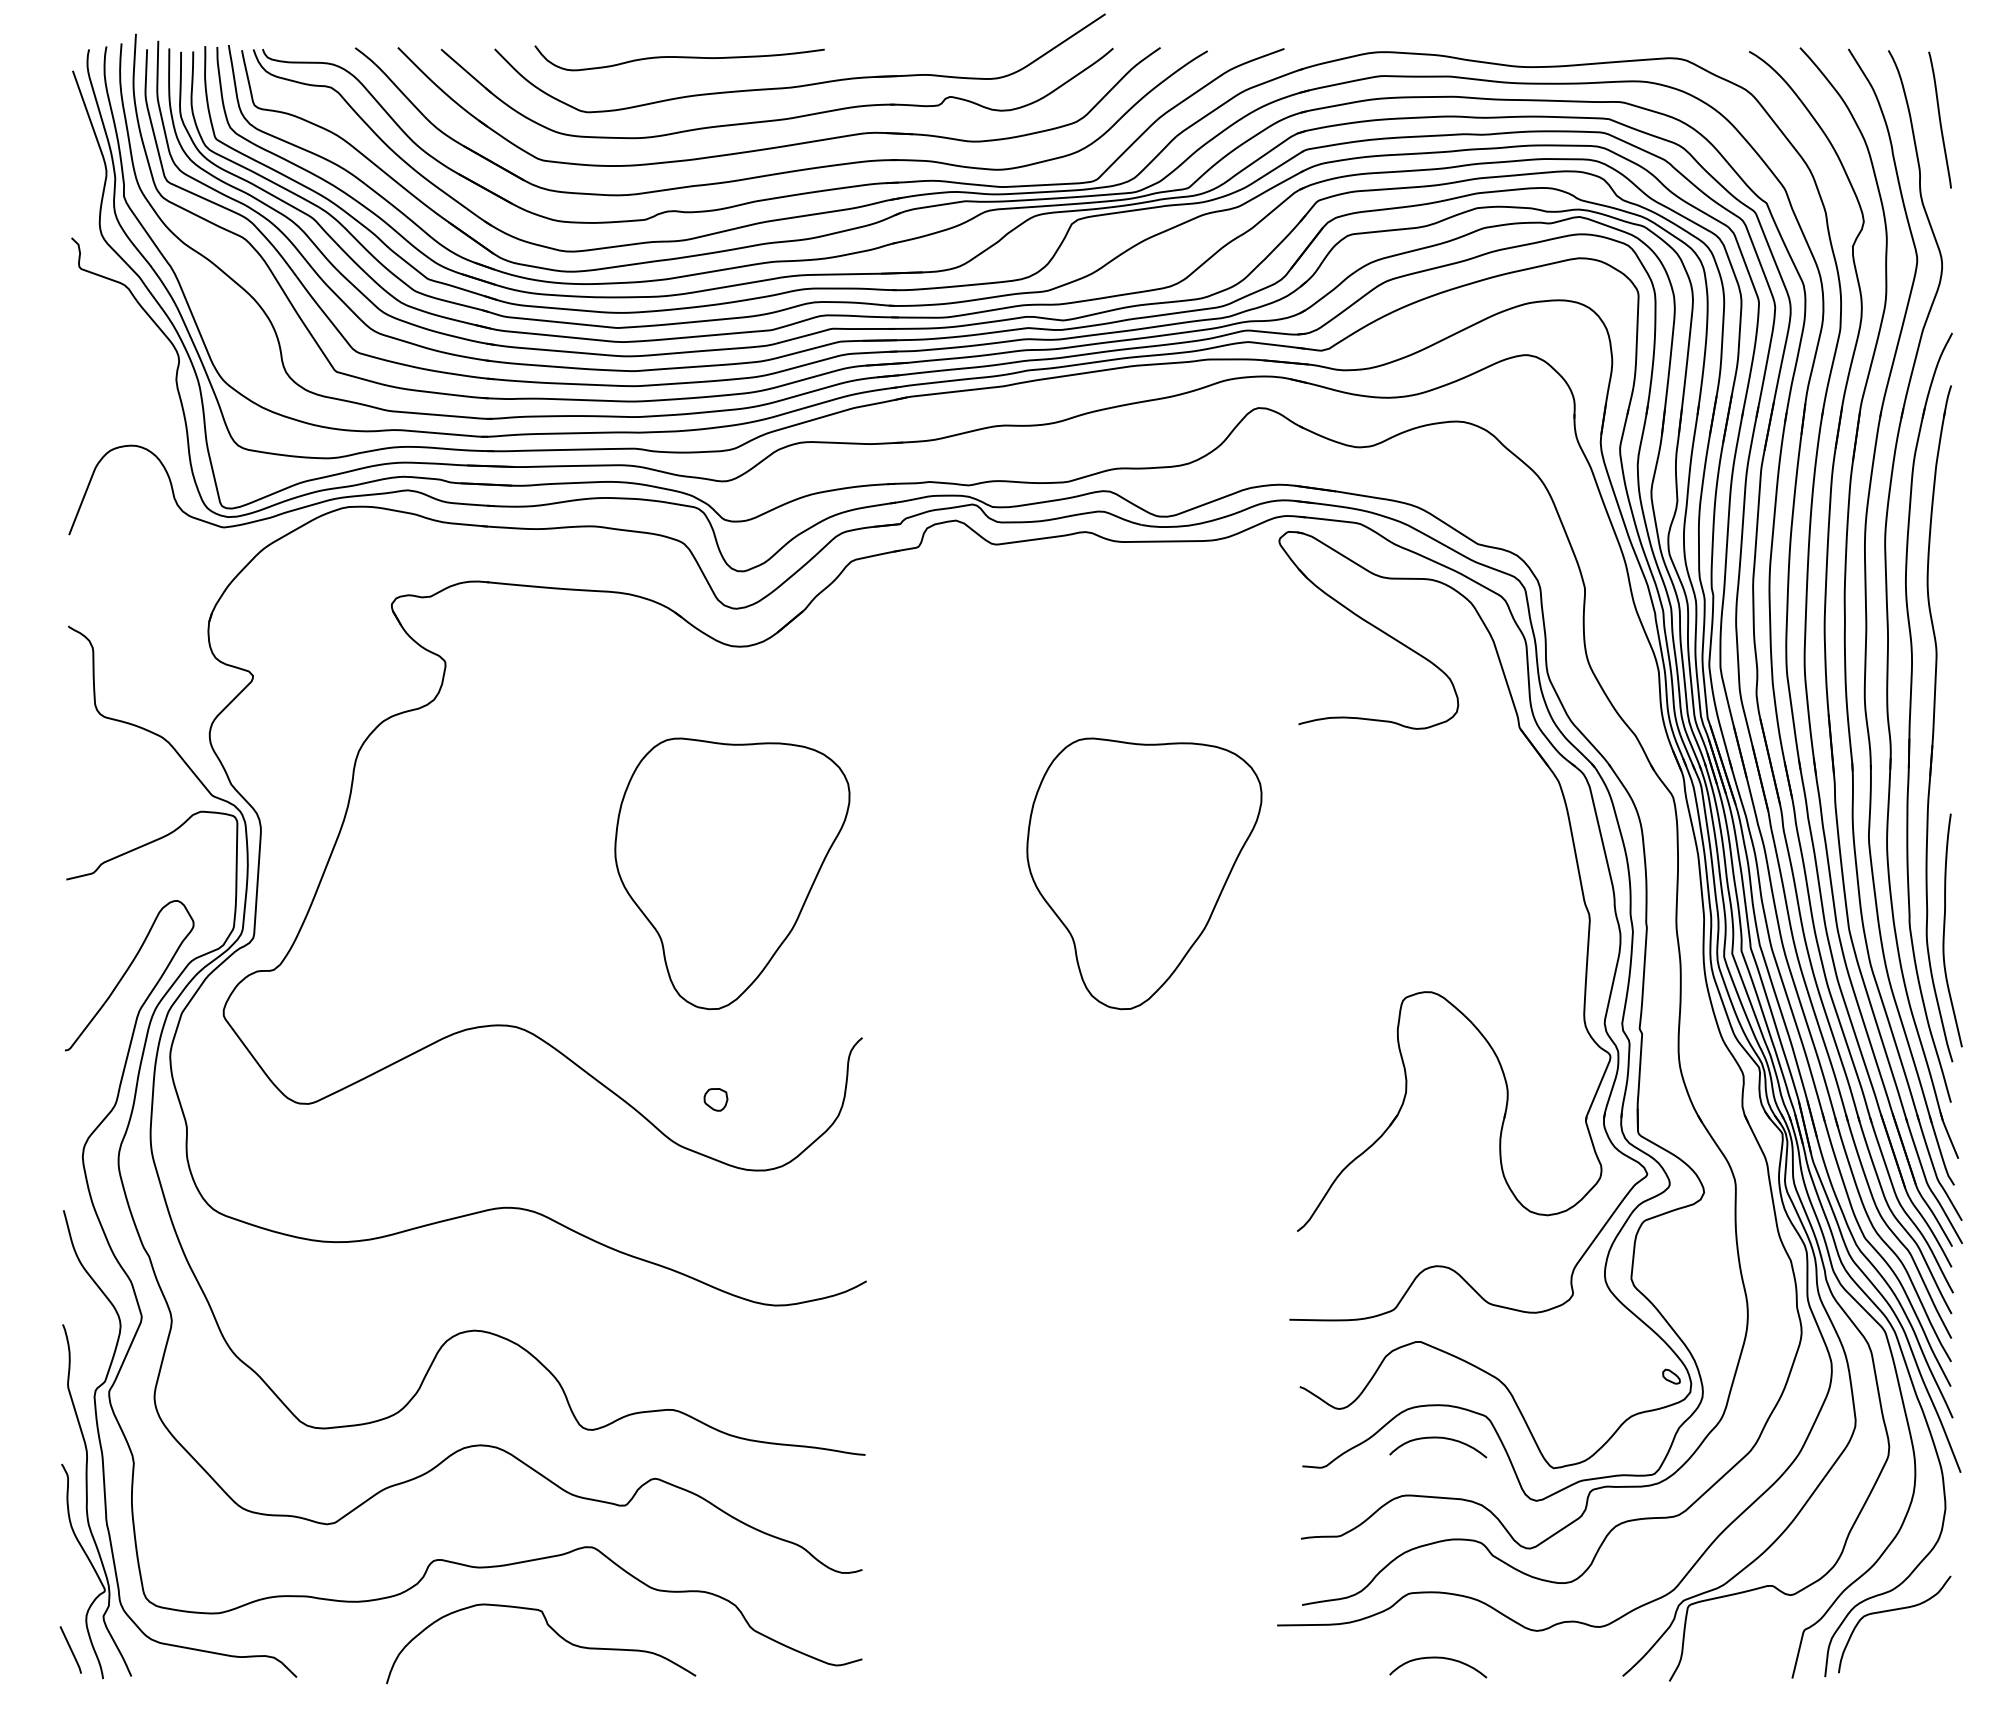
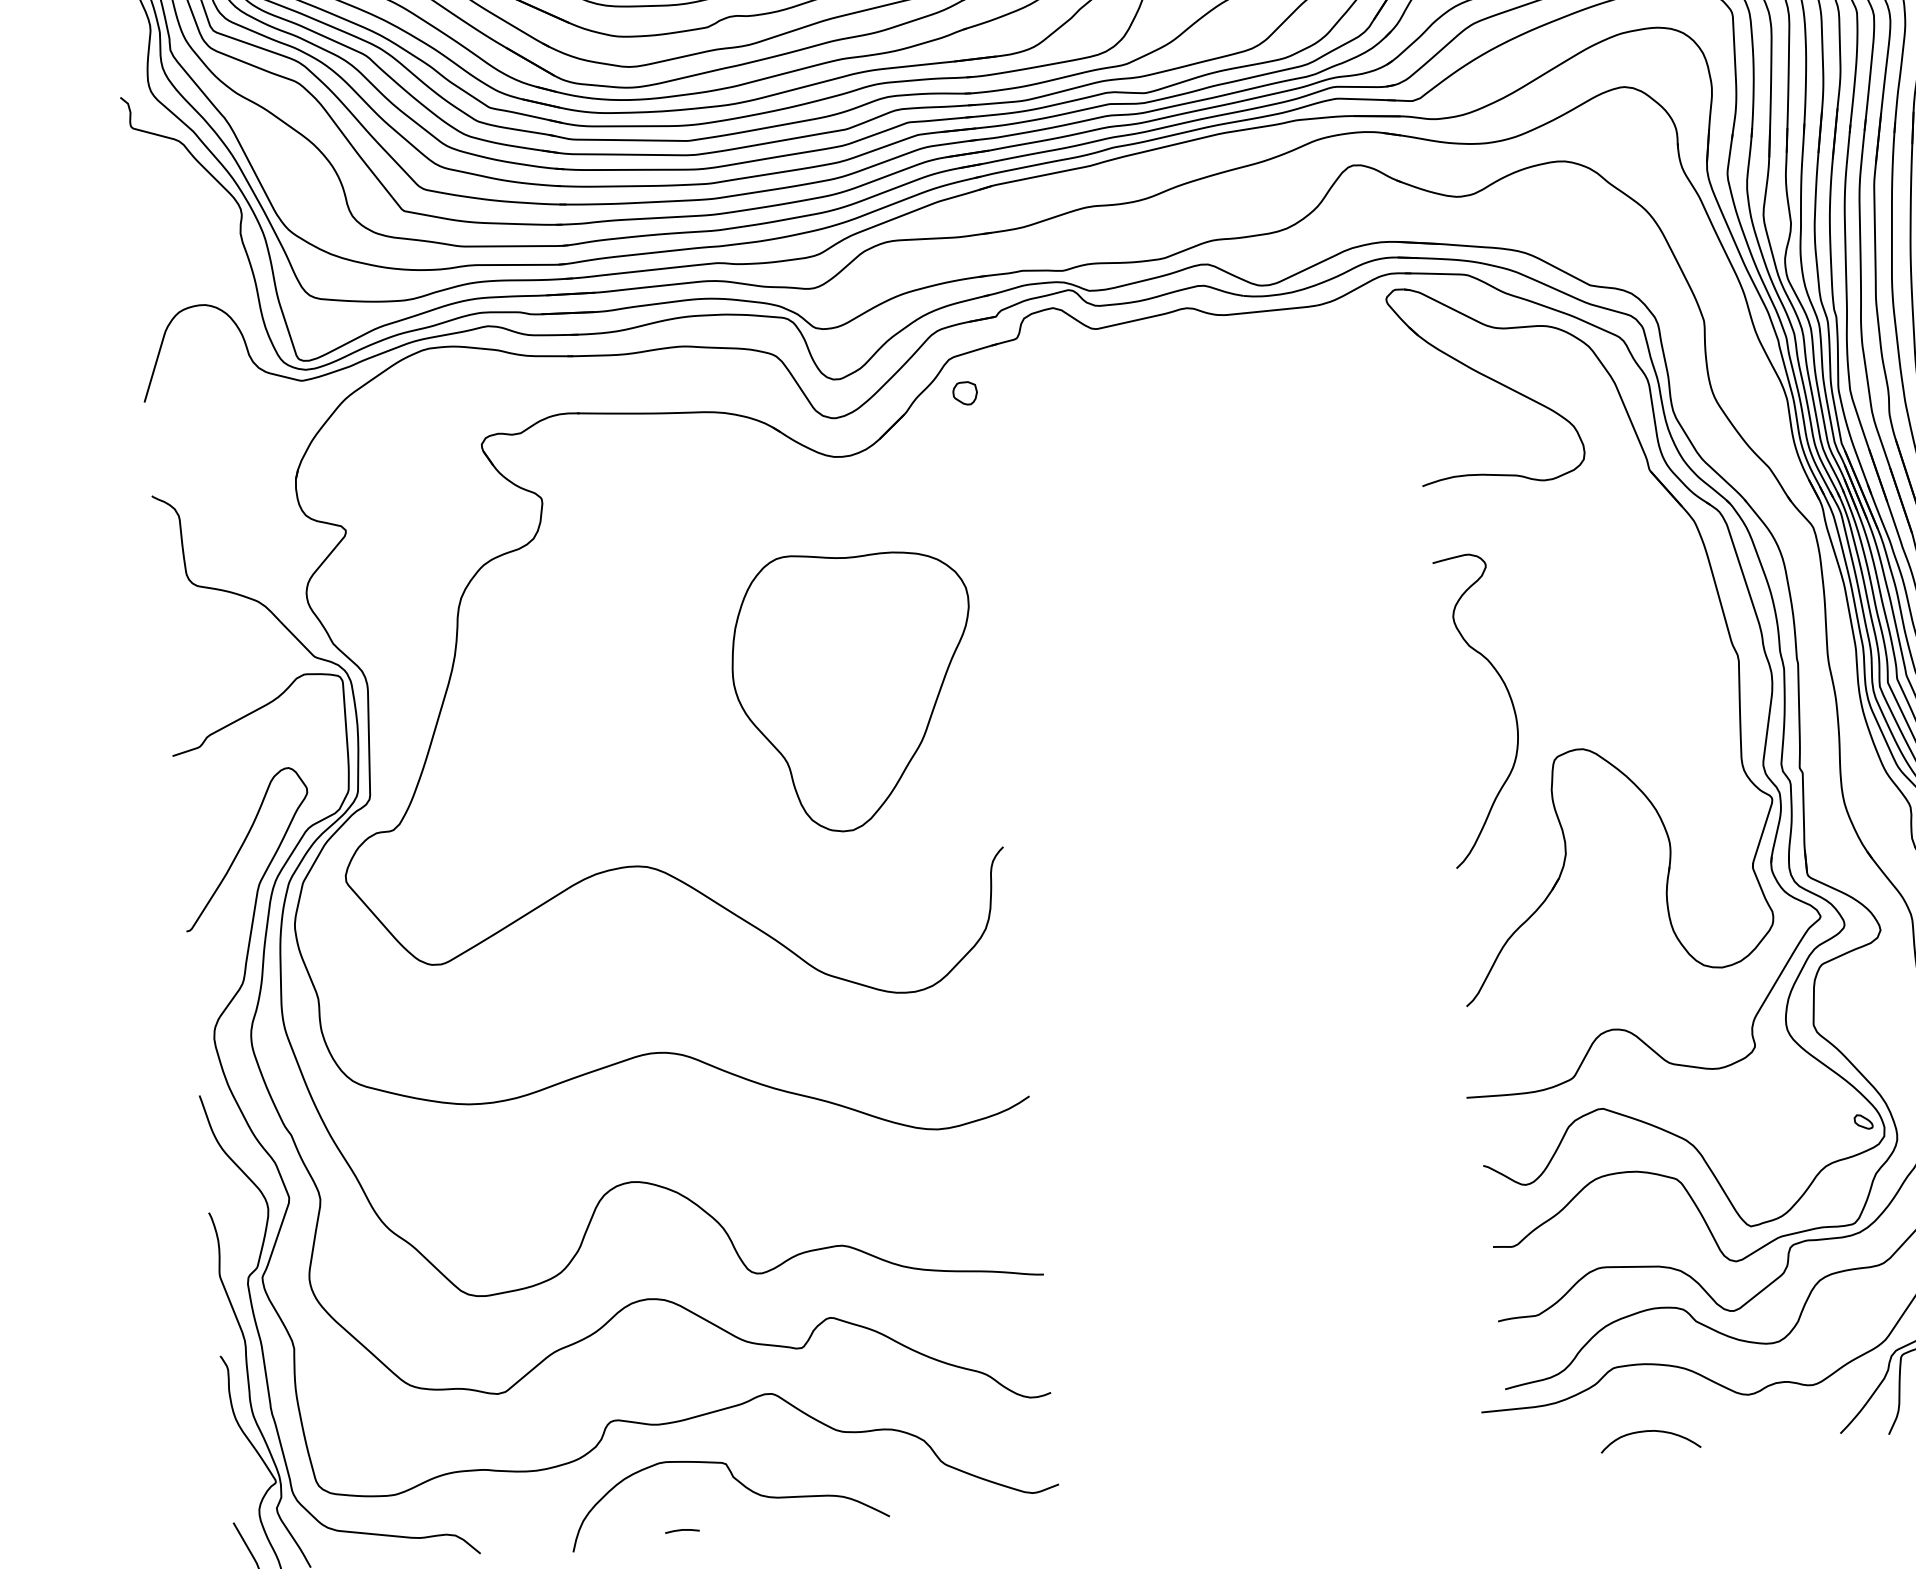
part: (1144, 873) -> (1277, 653), removed
curve: (1365, 939) -> (1510, 700), added
part: (715, 1099) -> (964, 393), moved
curve: (1438, 1438) -> (1630, 1206), removed
line: (493, 1672) -> (681, 1531), added

